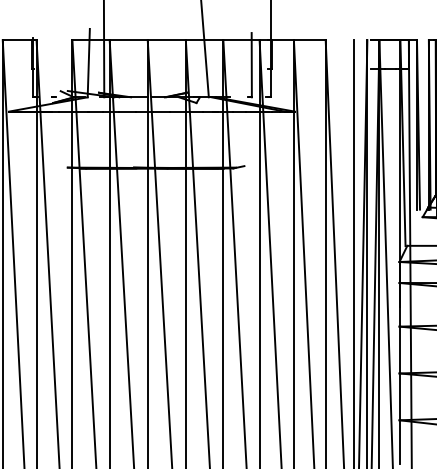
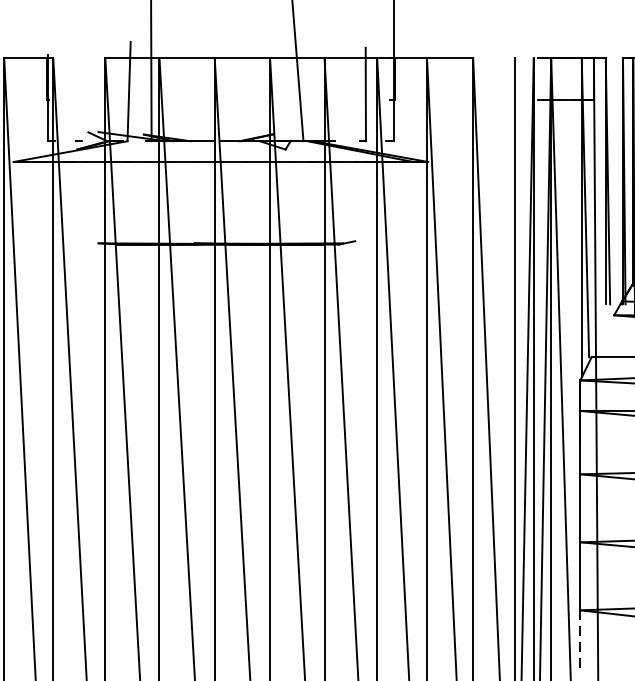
line: (399, 442) -> (580, 642), solid -> dashed

